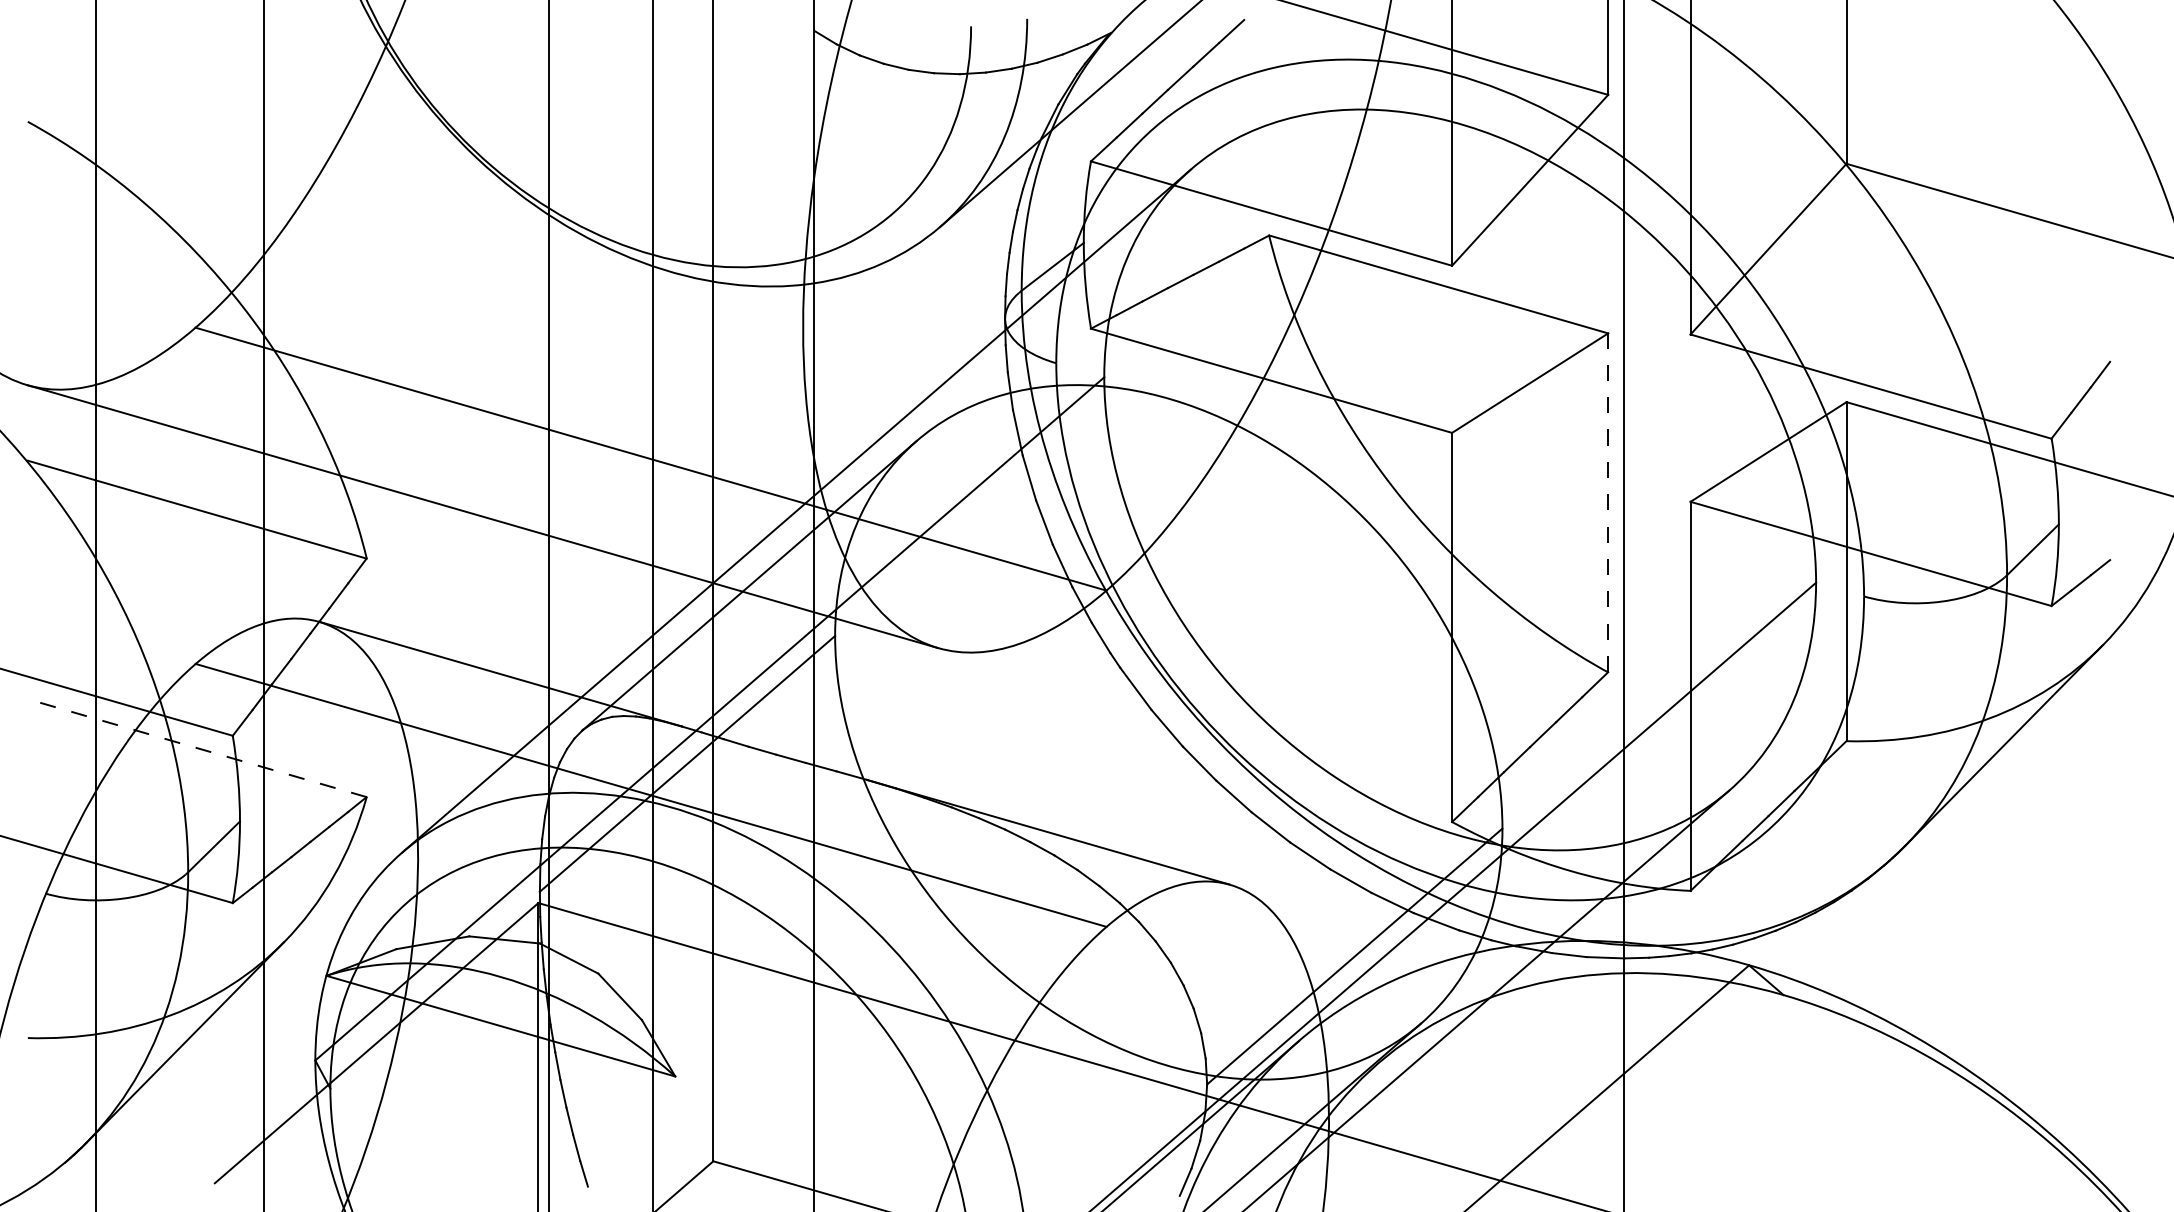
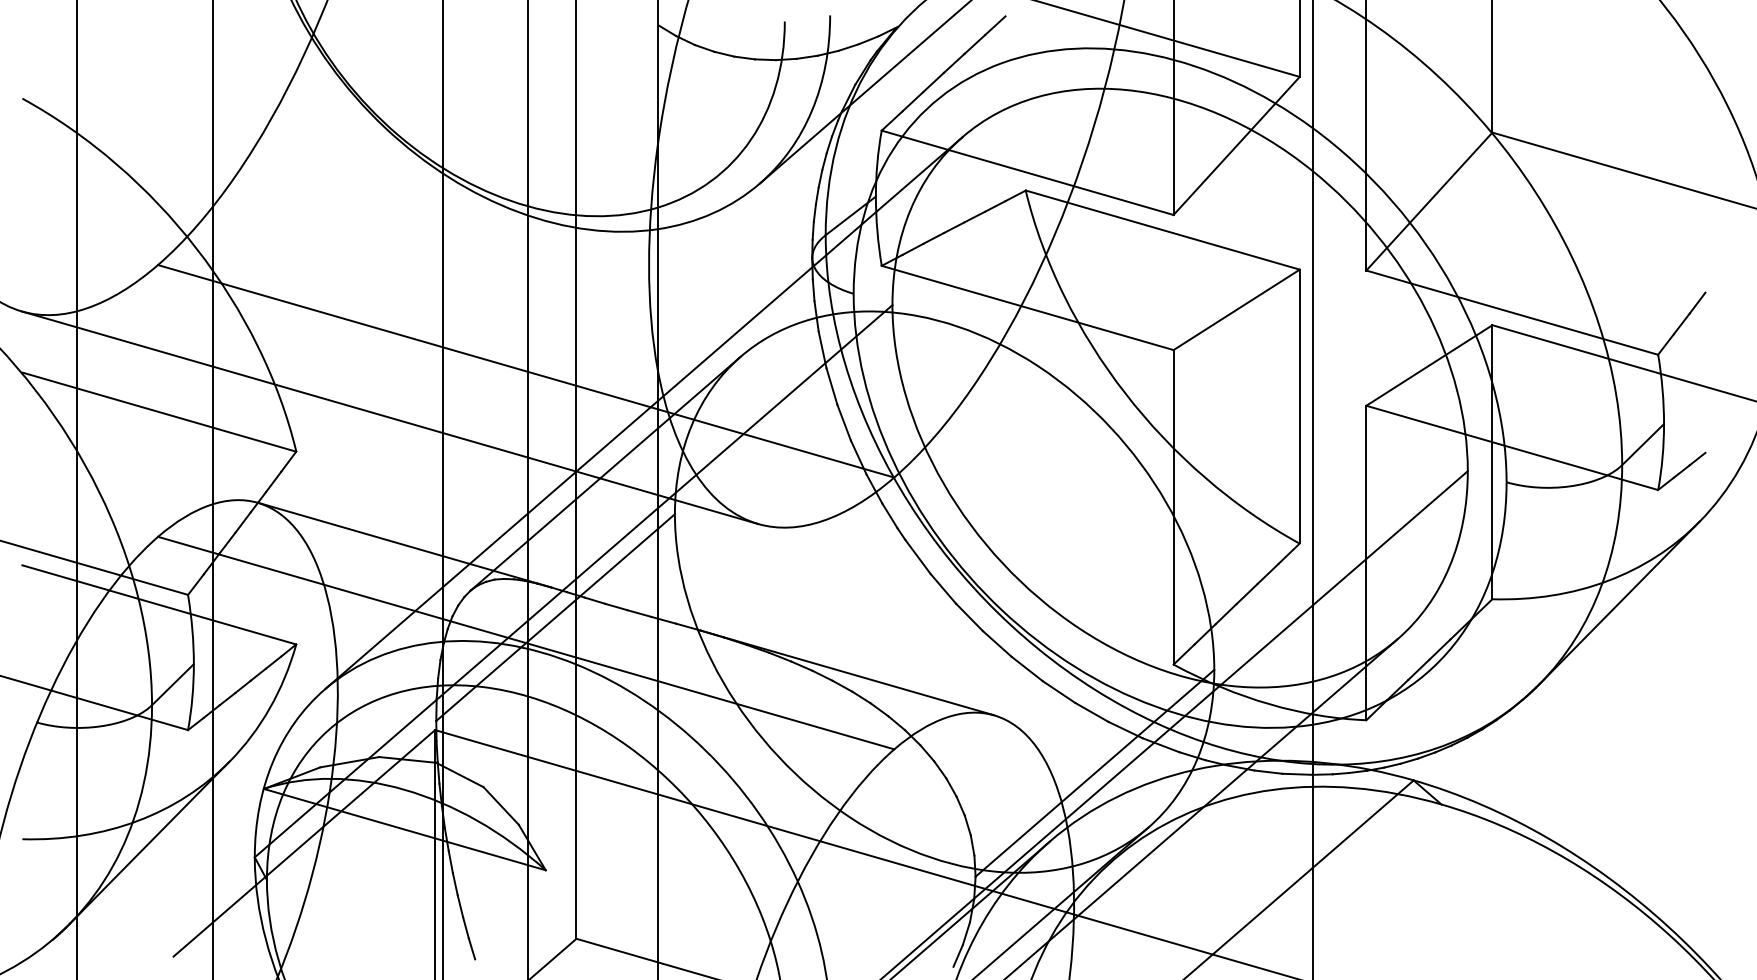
line: (1607, 502) -> (1299, 406), dashed -> solid
line: (197, 747) -> (159, 604), dashed -> solid

